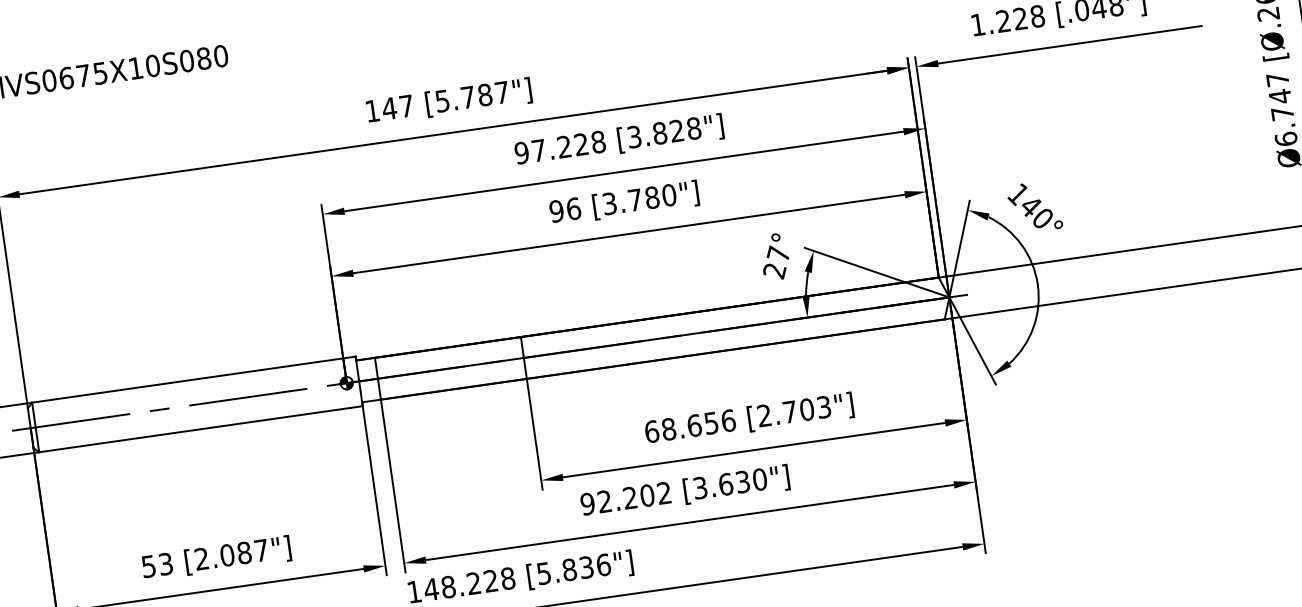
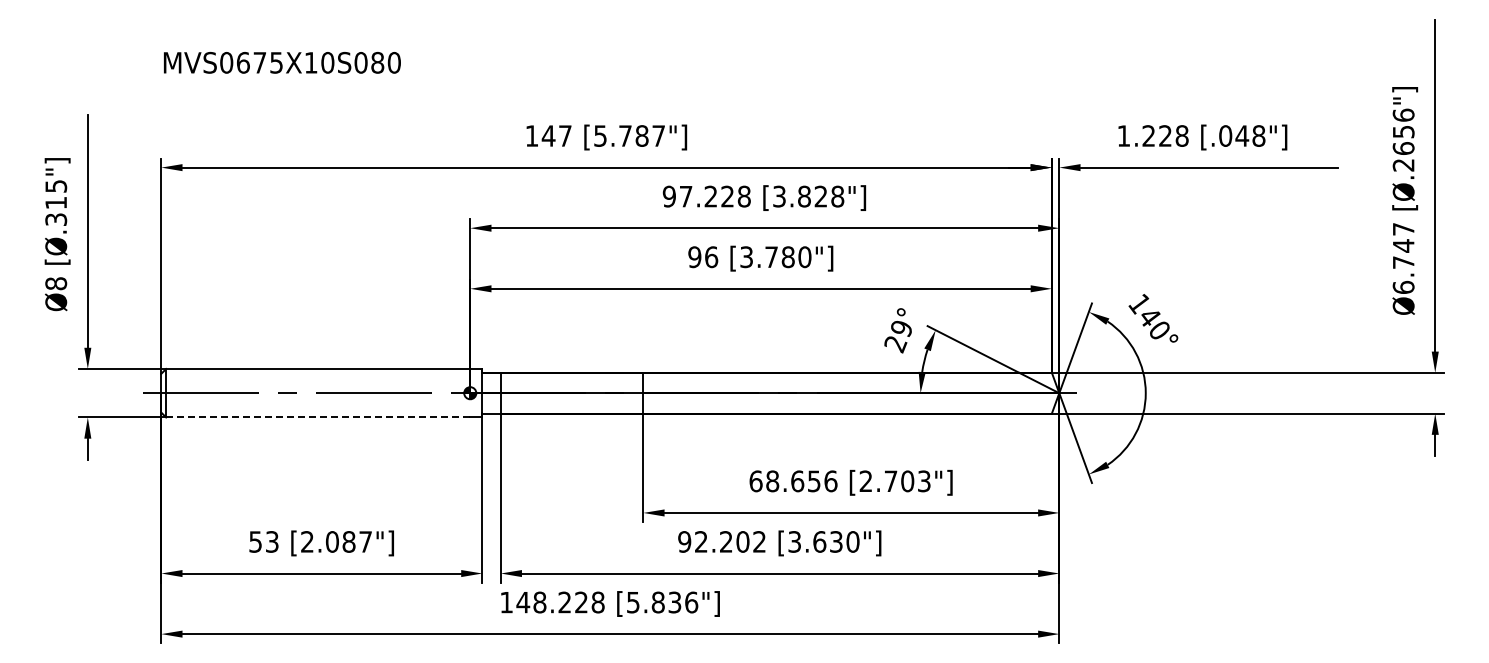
text: (777, 253) -> (900, 327), 27° -> 29°
line: (195, 430) -> (318, 417), solid -> dashed

